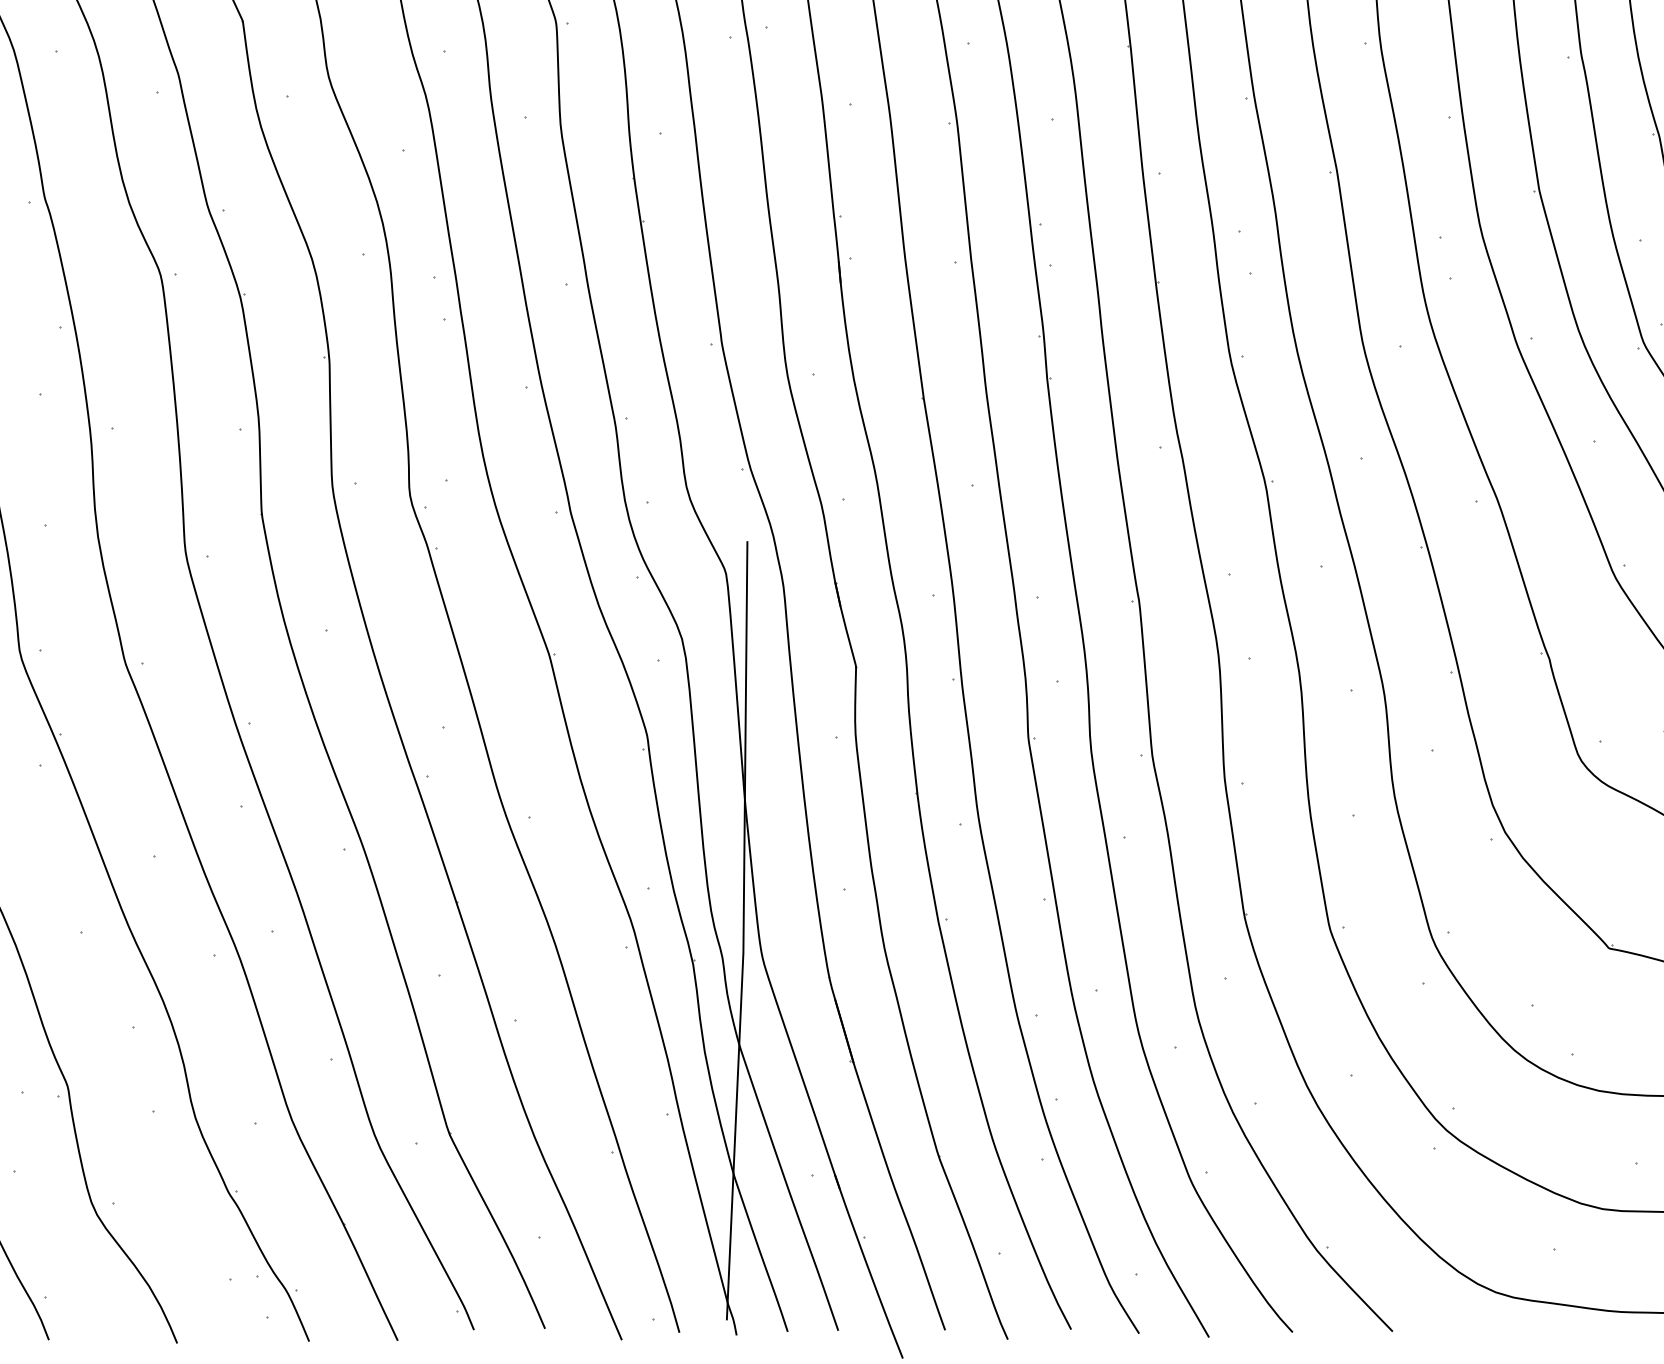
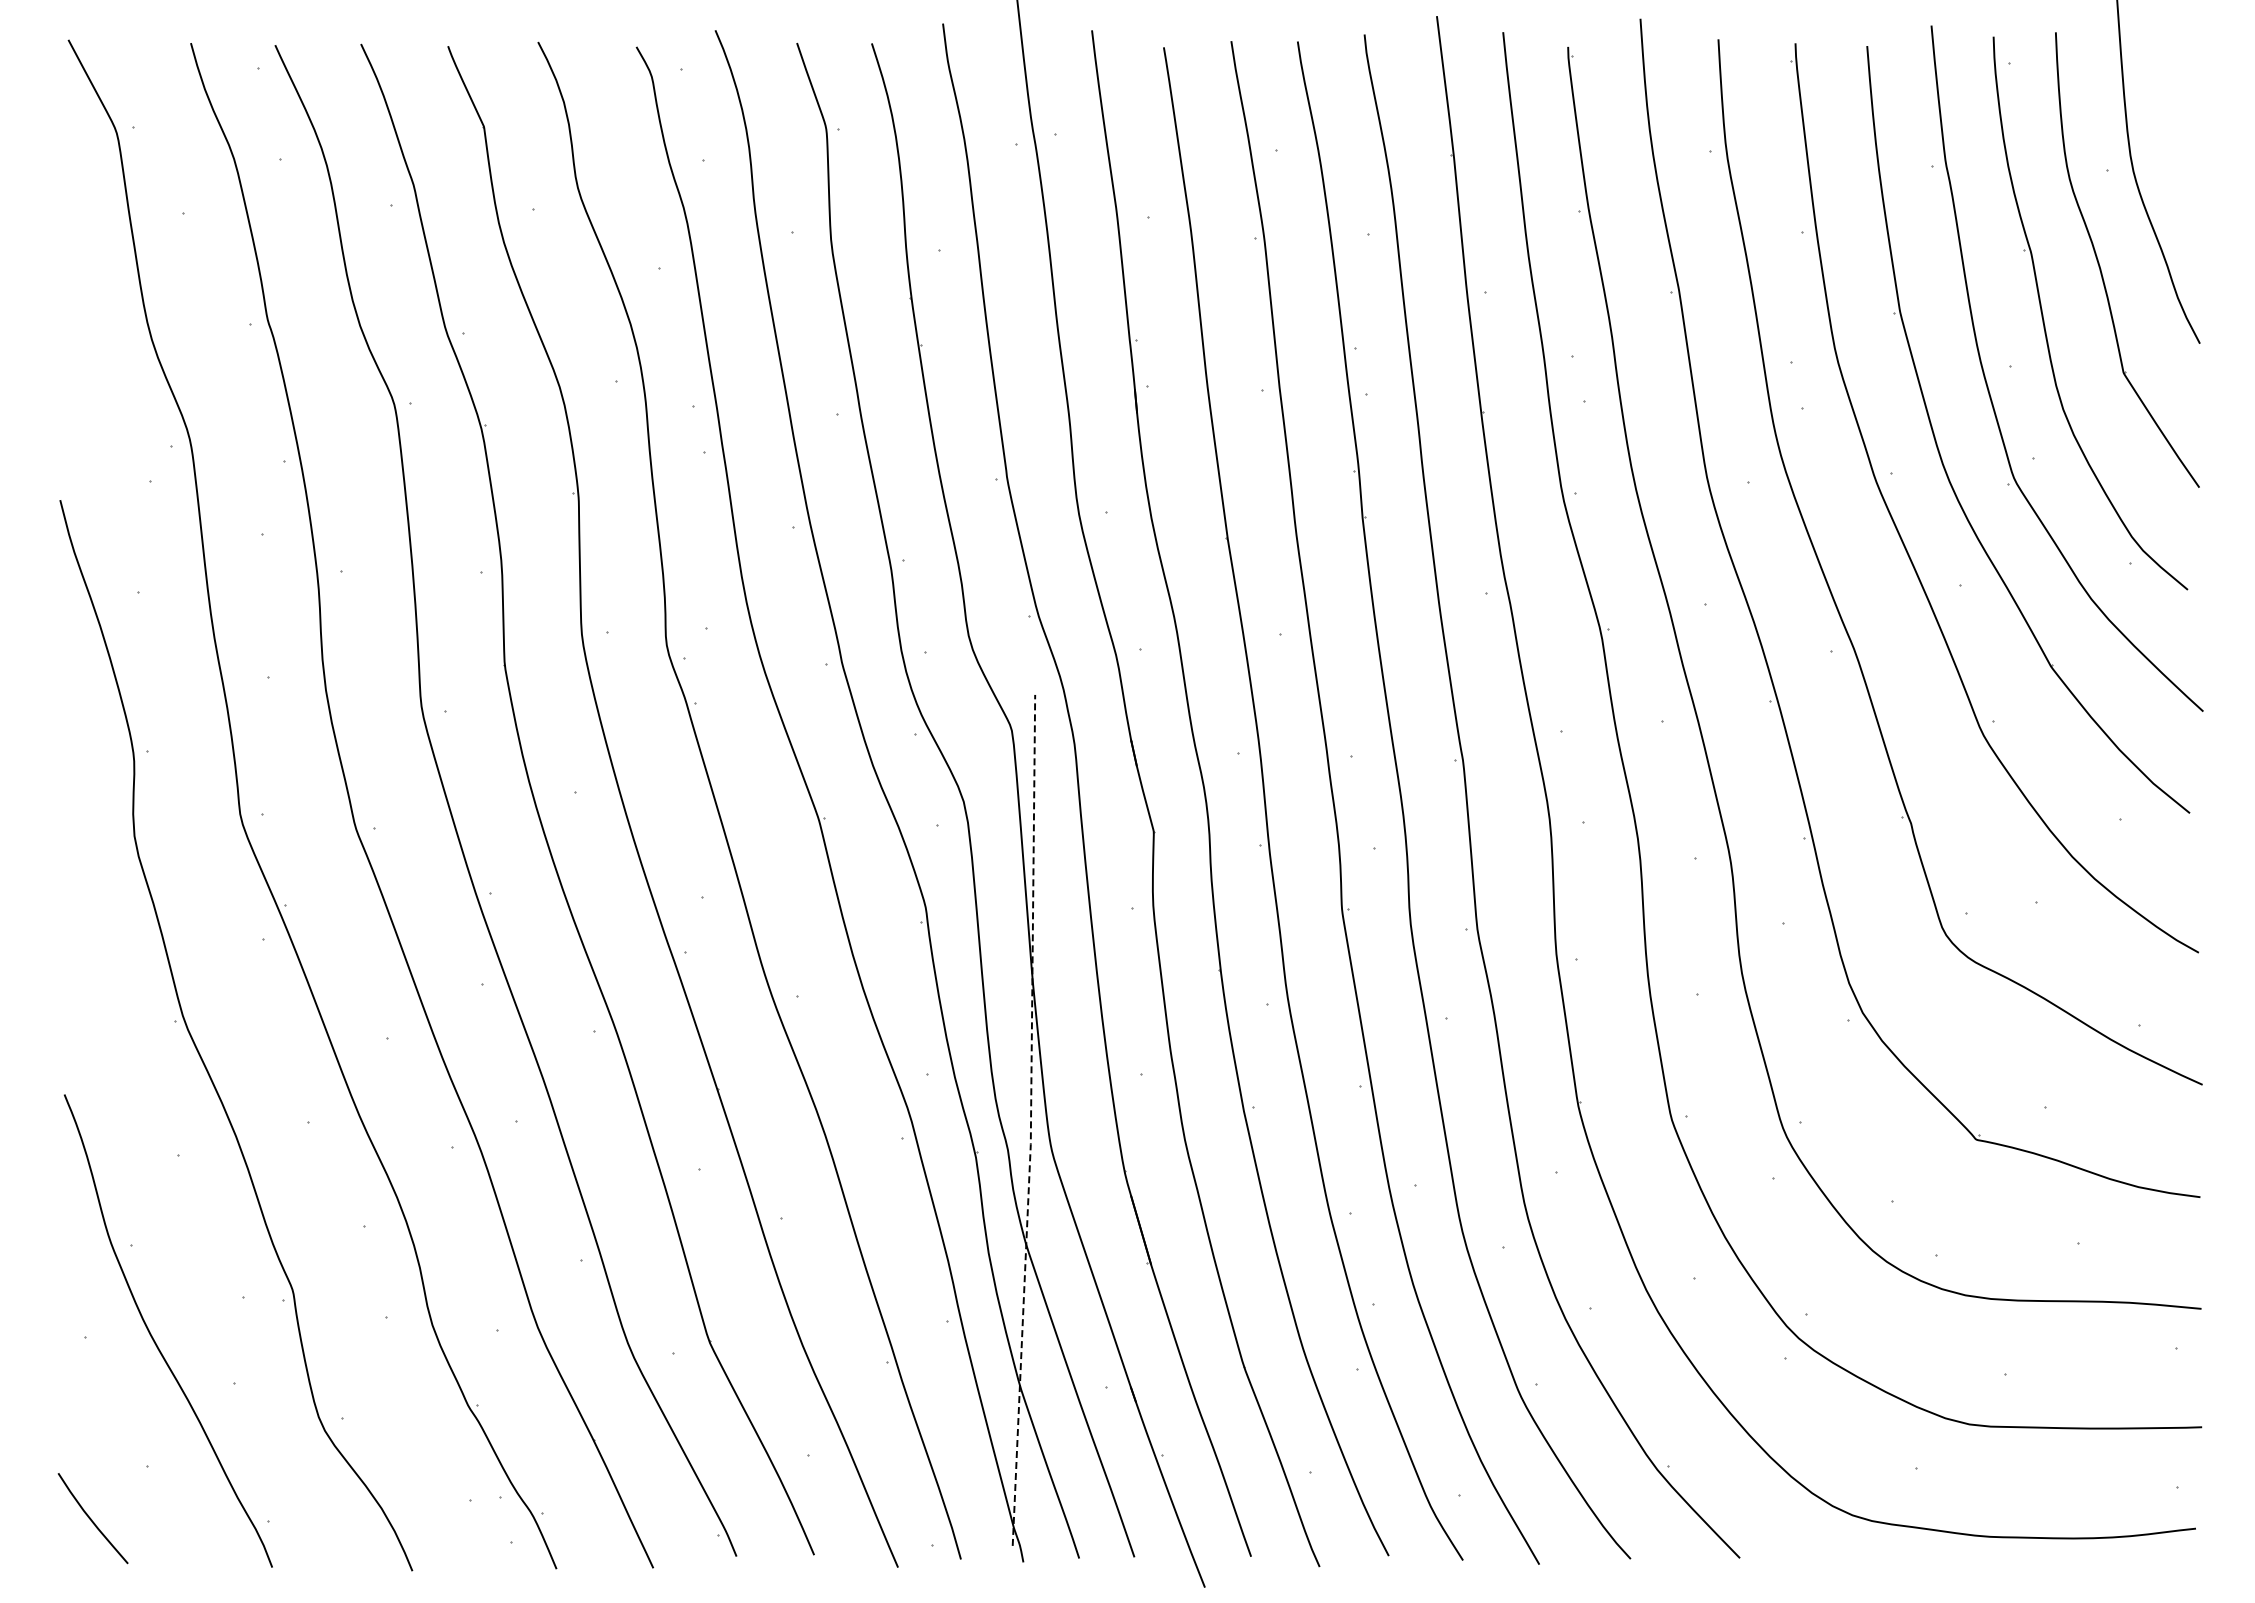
line: (744, 930) -> (1031, 1120), solid -> dashed

